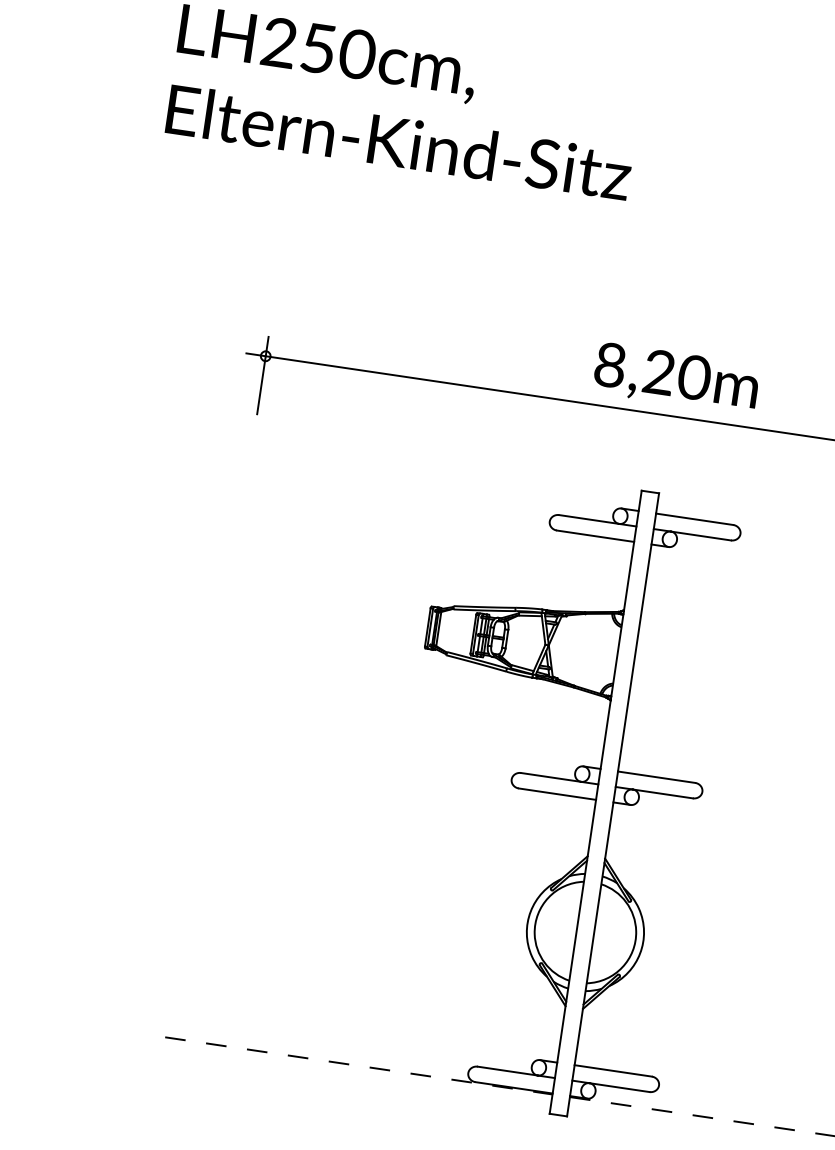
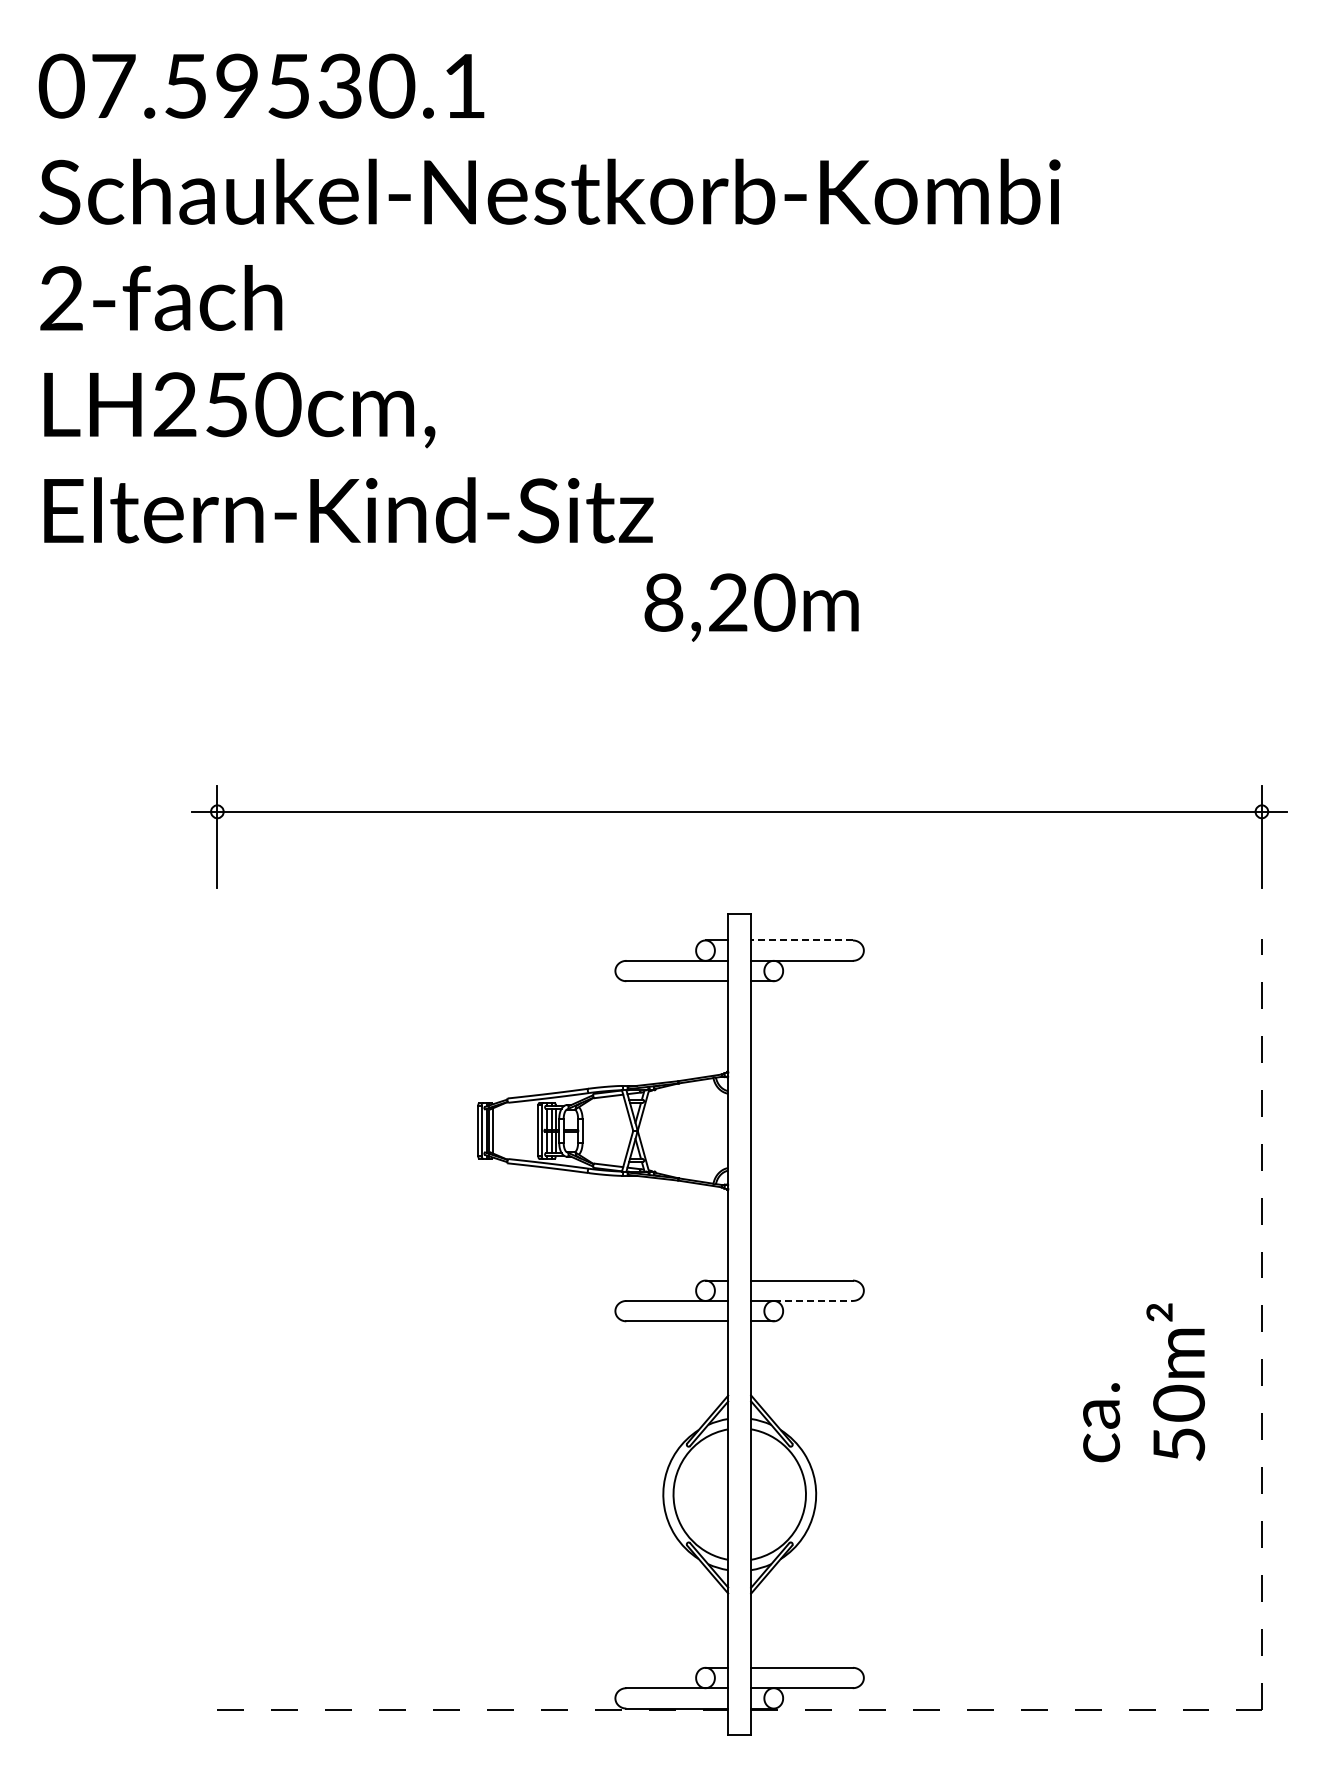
text: (676, 378) -> (751, 607), moved
line: (694, 519) -> (801, 940), solid -> dashed
line: (663, 793) -> (813, 1300), solid -> dashed

